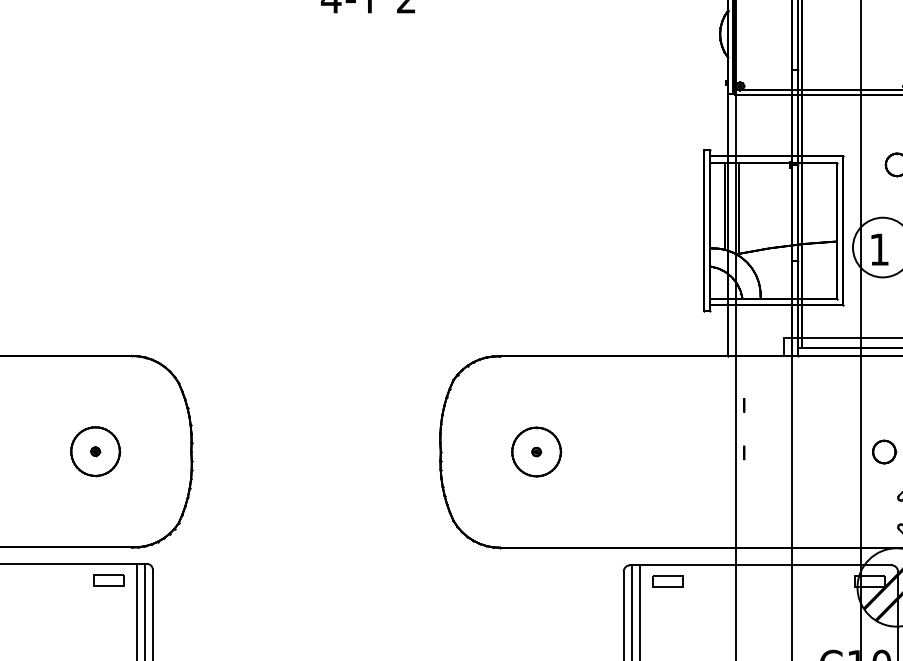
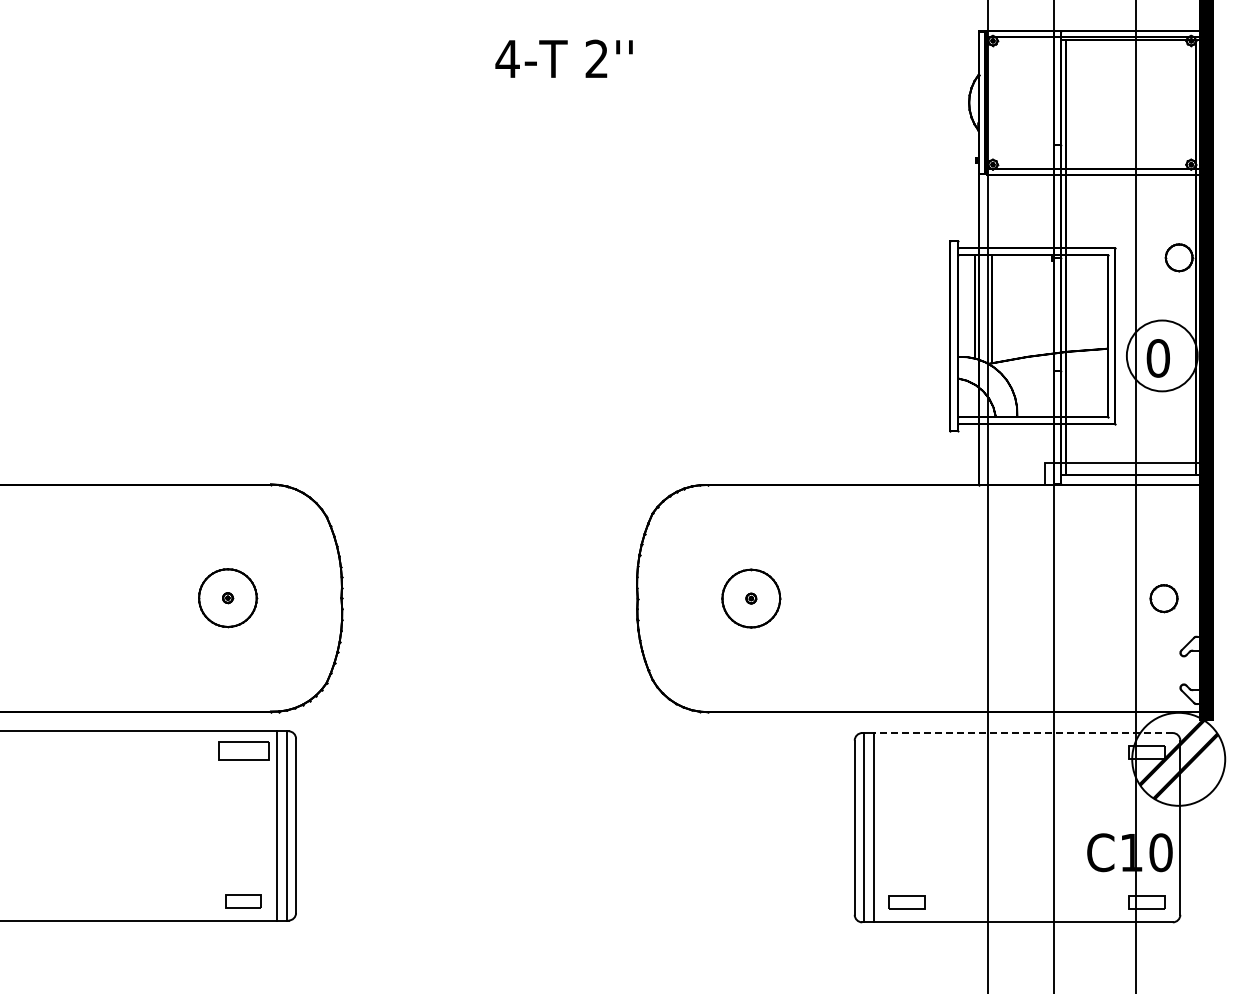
text: (878, 249) -> (1157, 358), 1 -> 0
circle: (744, 404) -> (997, 542), removed
circle: (744, 452) -> (997, 599), removed
line: (765, 565) -> (1023, 733), solid -> dashed
part: (108, 580) -> (243, 750), size x1.4
part: (667, 581) -> (906, 752), removed

